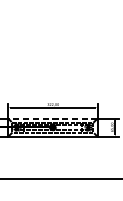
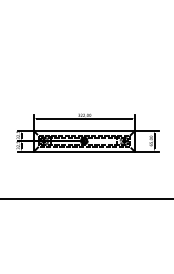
line: (52, 118) -> (83, 131), dashed -> solid

